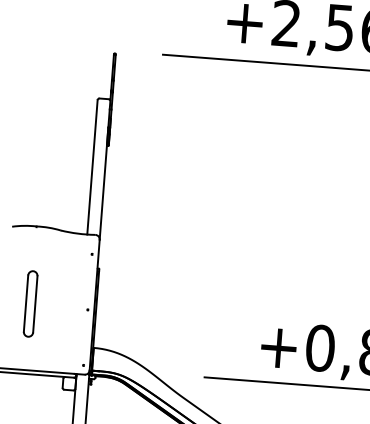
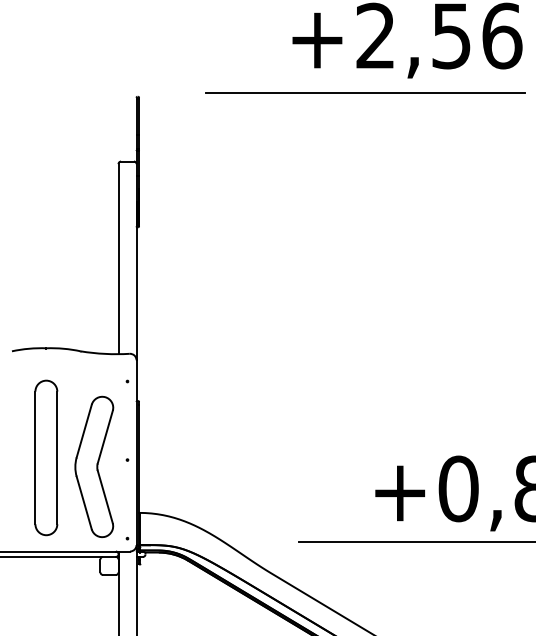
part: (30, 303) -> (46, 457), size x1.67
part: (64, 312) -> (94, 466), added

